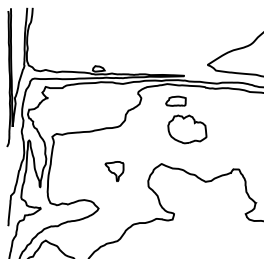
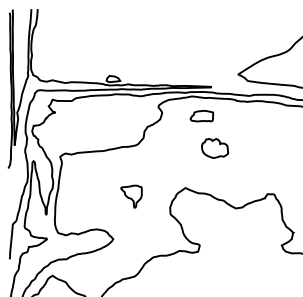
part: (187, 129) -> (215, 148), size x0.6

